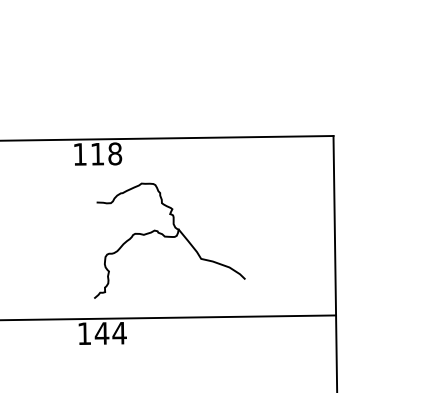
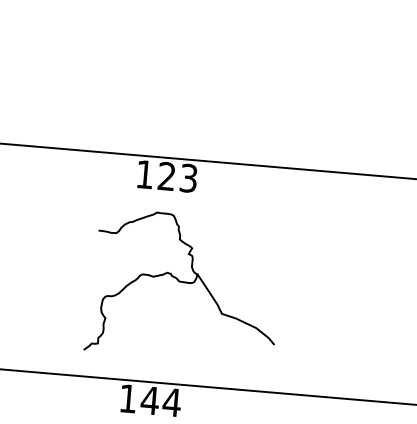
text: (106, 153) -> (178, 176), 118 -> 123
part: (169, 240) -> (184, 286), moved

